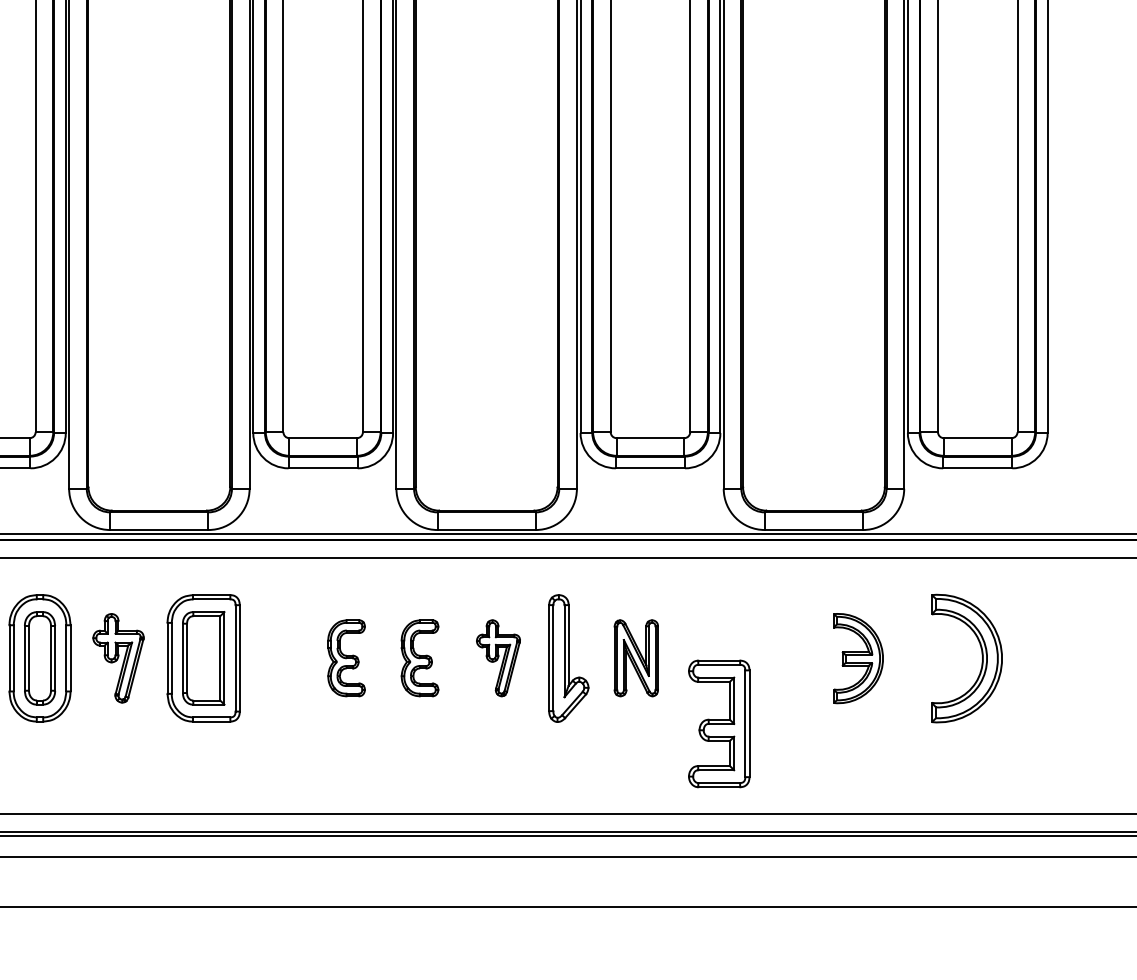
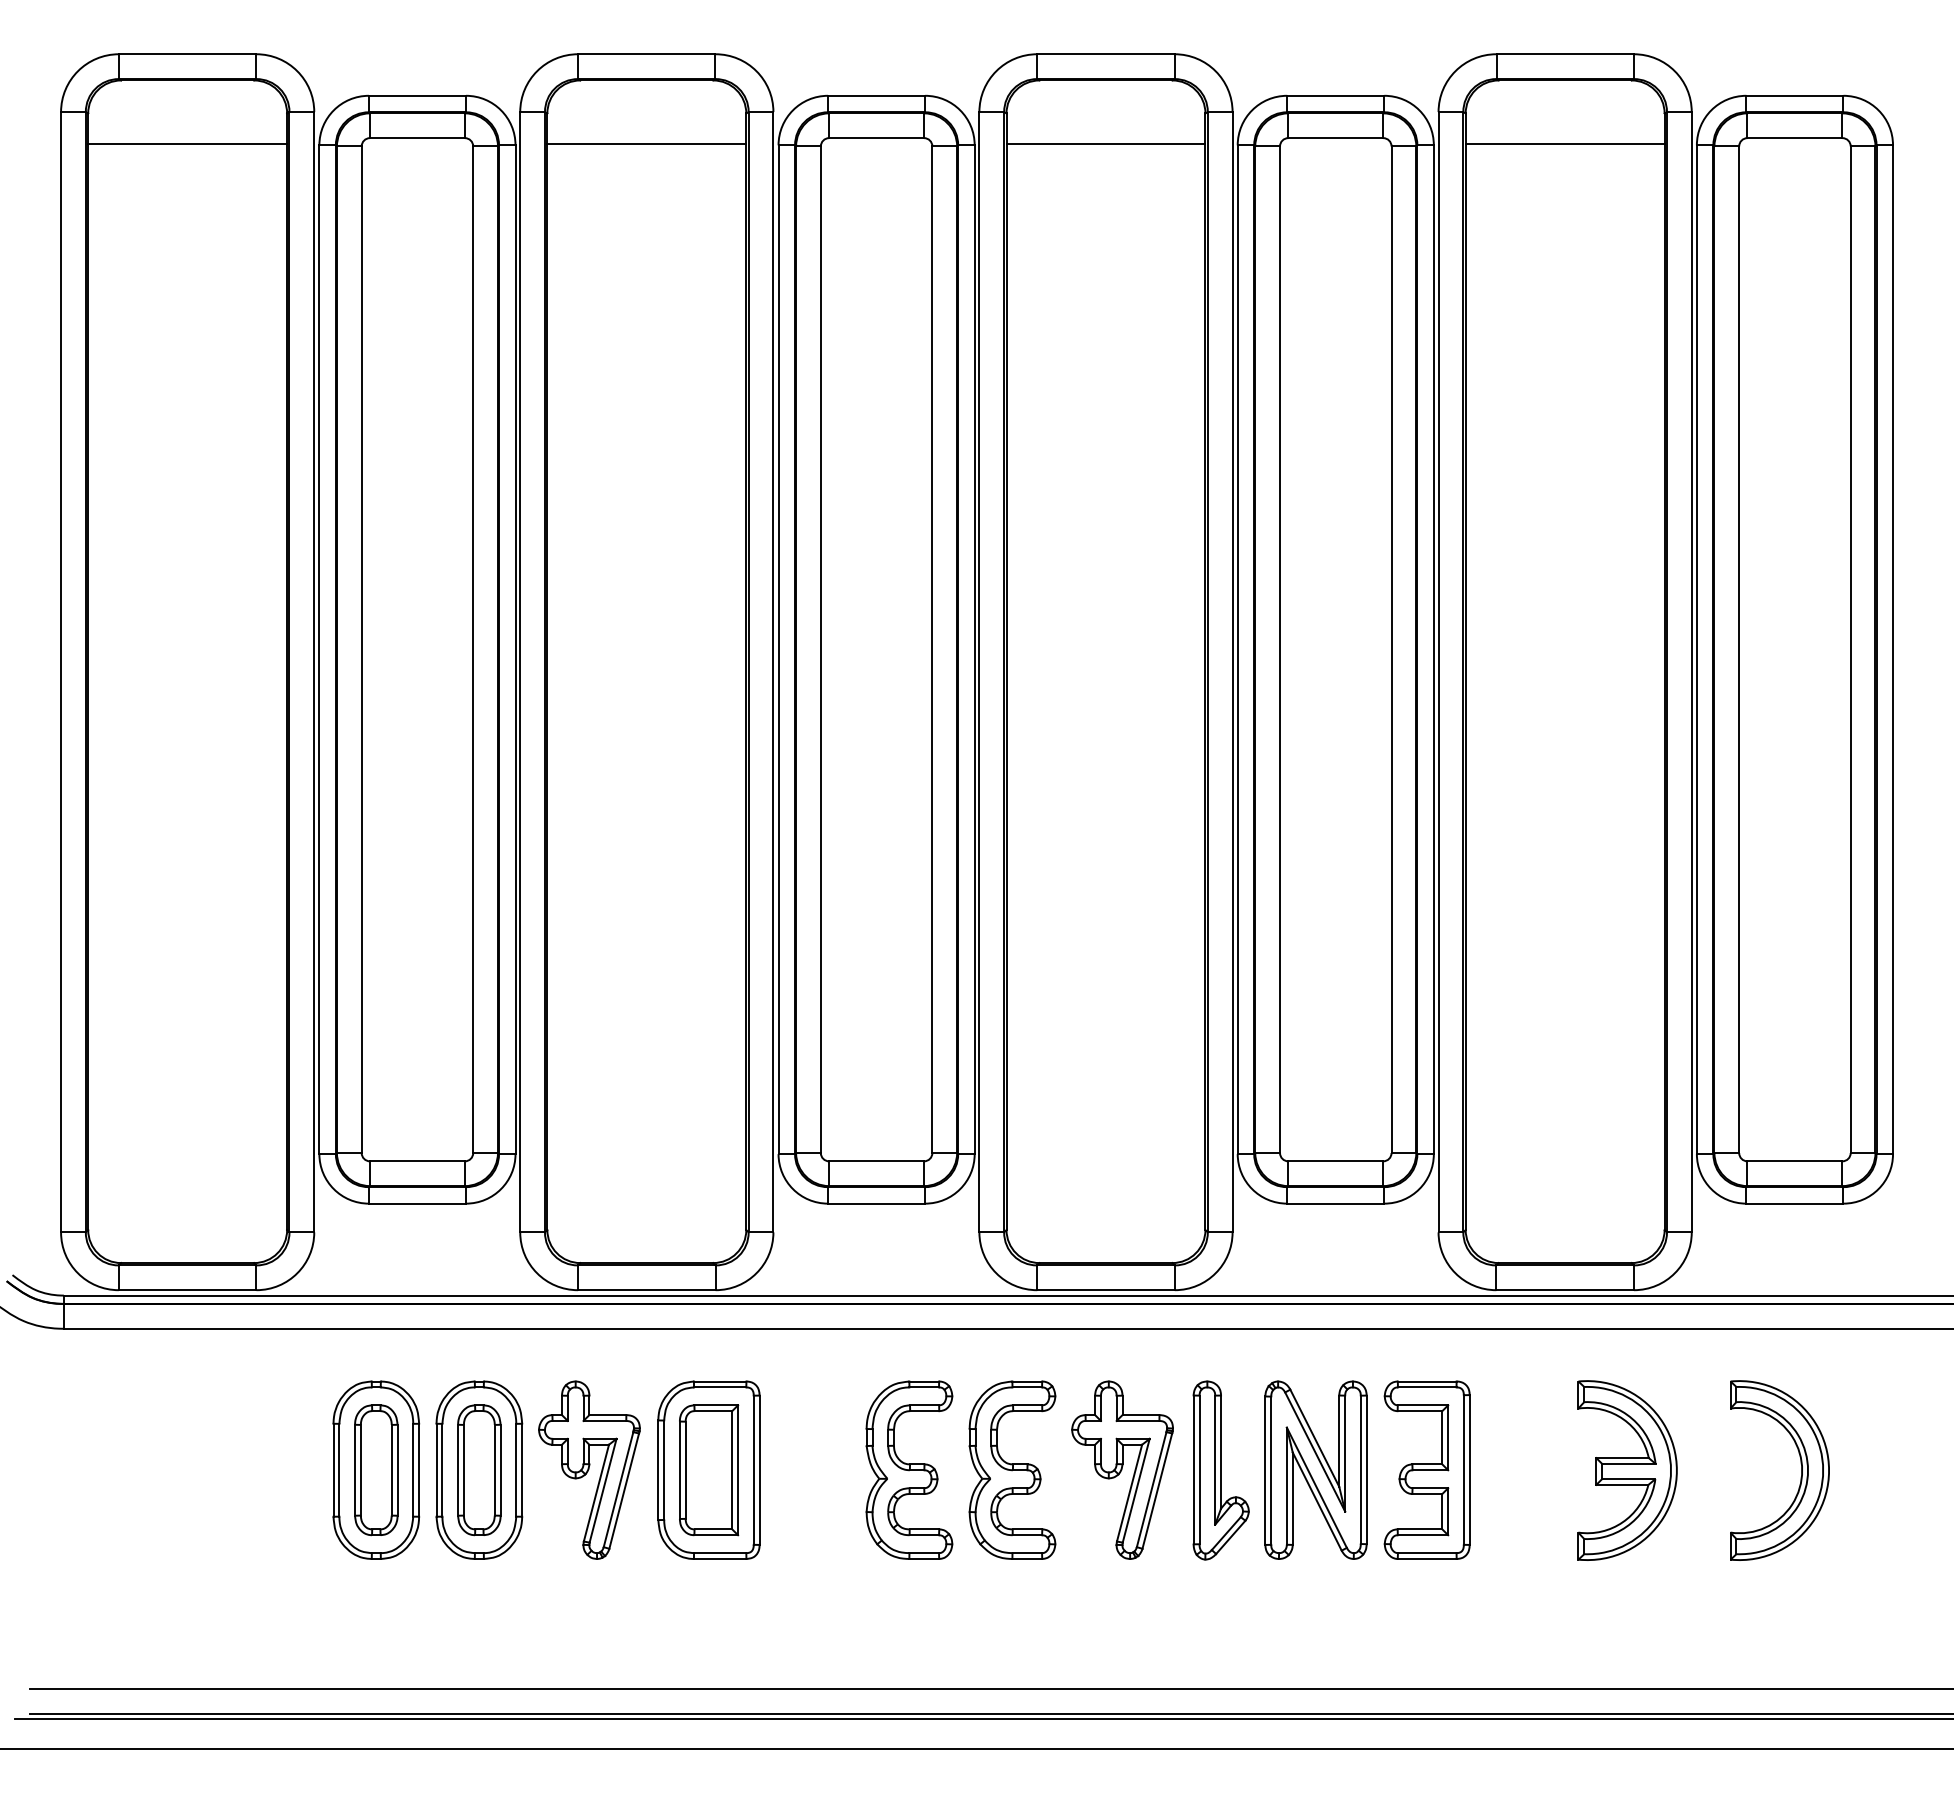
part: (118, 657) -> (589, 1469), size x1.43
part: (346, 657) -> (909, 1469), size x1.67
part: (420, 657) -> (1012, 1469), size x1.67
part: (498, 657) -> (1122, 1469), size x1.67
part: (636, 657) -> (1315, 1469), size x1.67
part: (858, 658) -> (1627, 1470), size x1.43
part: (718, 723) -> (1426, 1469), moved

